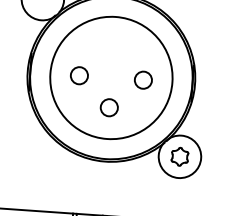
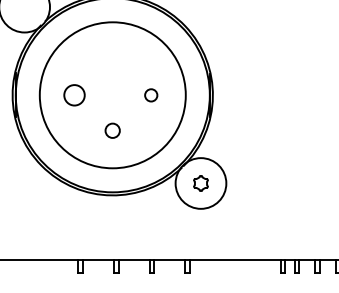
circle: (143, 80) -> (151, 95), size x0.6
circle: (109, 107) -> (112, 130), size x0.7
part: (179, 156) -> (200, 183), size x0.7

